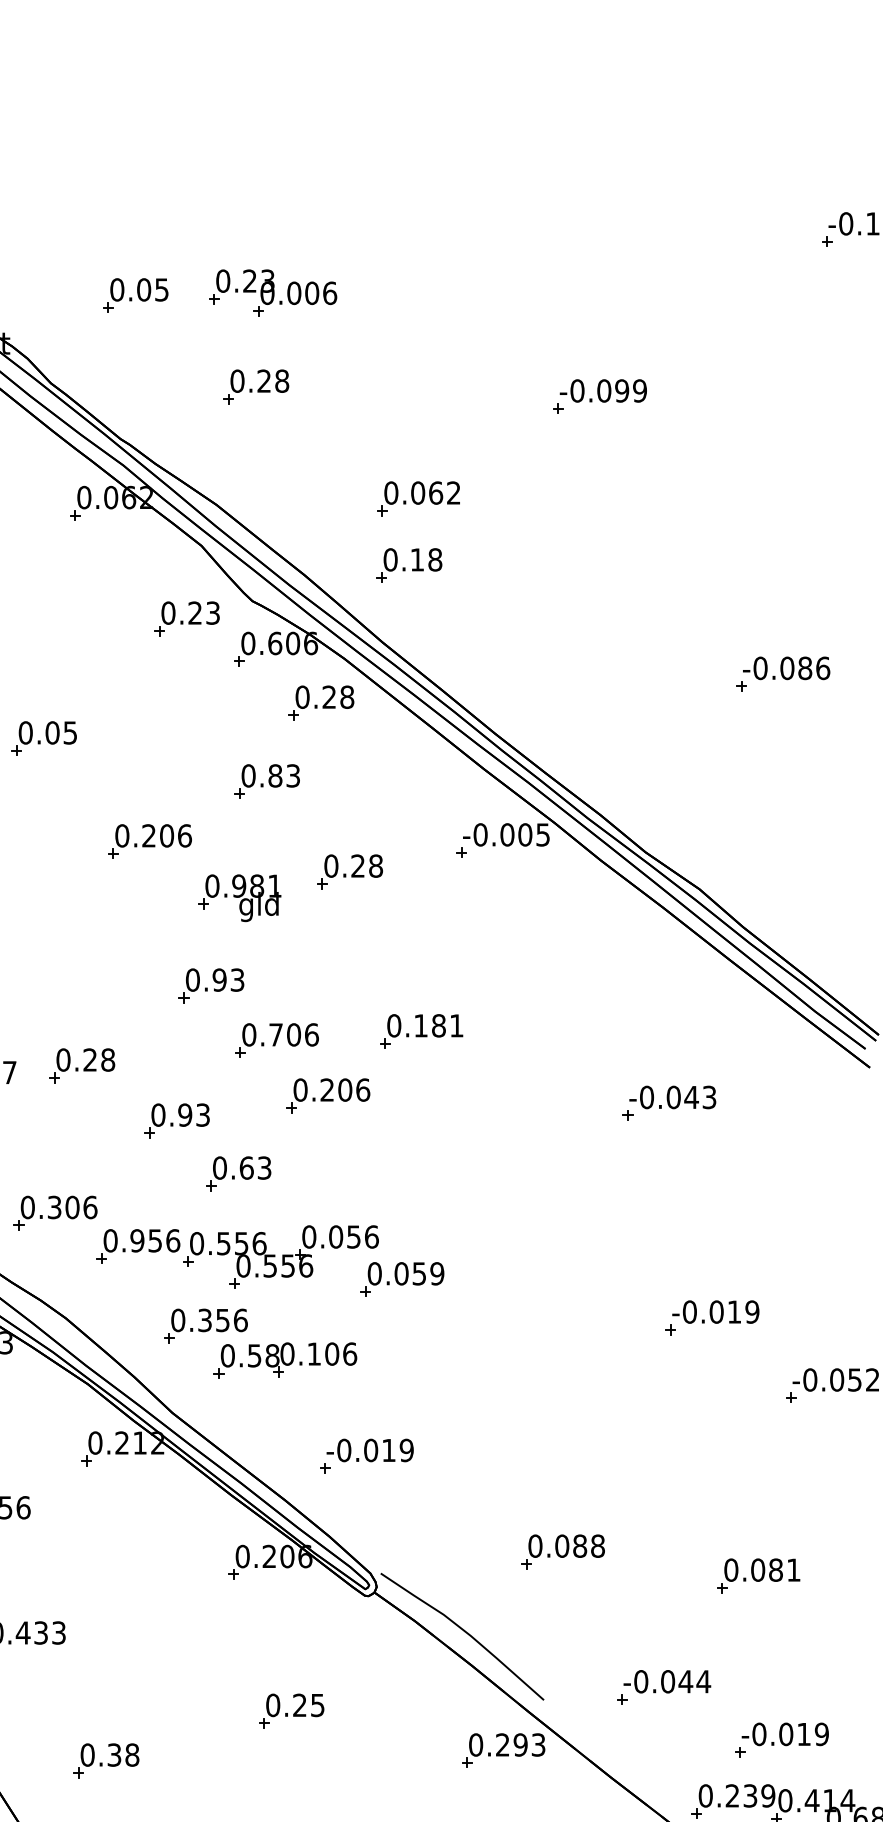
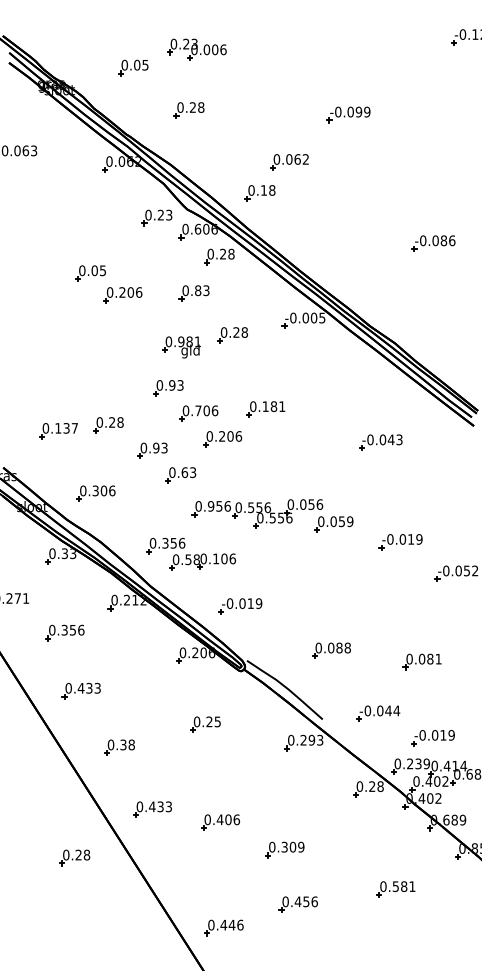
part: (271, 292) -> (196, 49), moved
part: (418, 499) -> (289, 162), moved
part: (149, 842) -> (122, 295), moved
part: (269, 1260) -> (272, 515), moved

